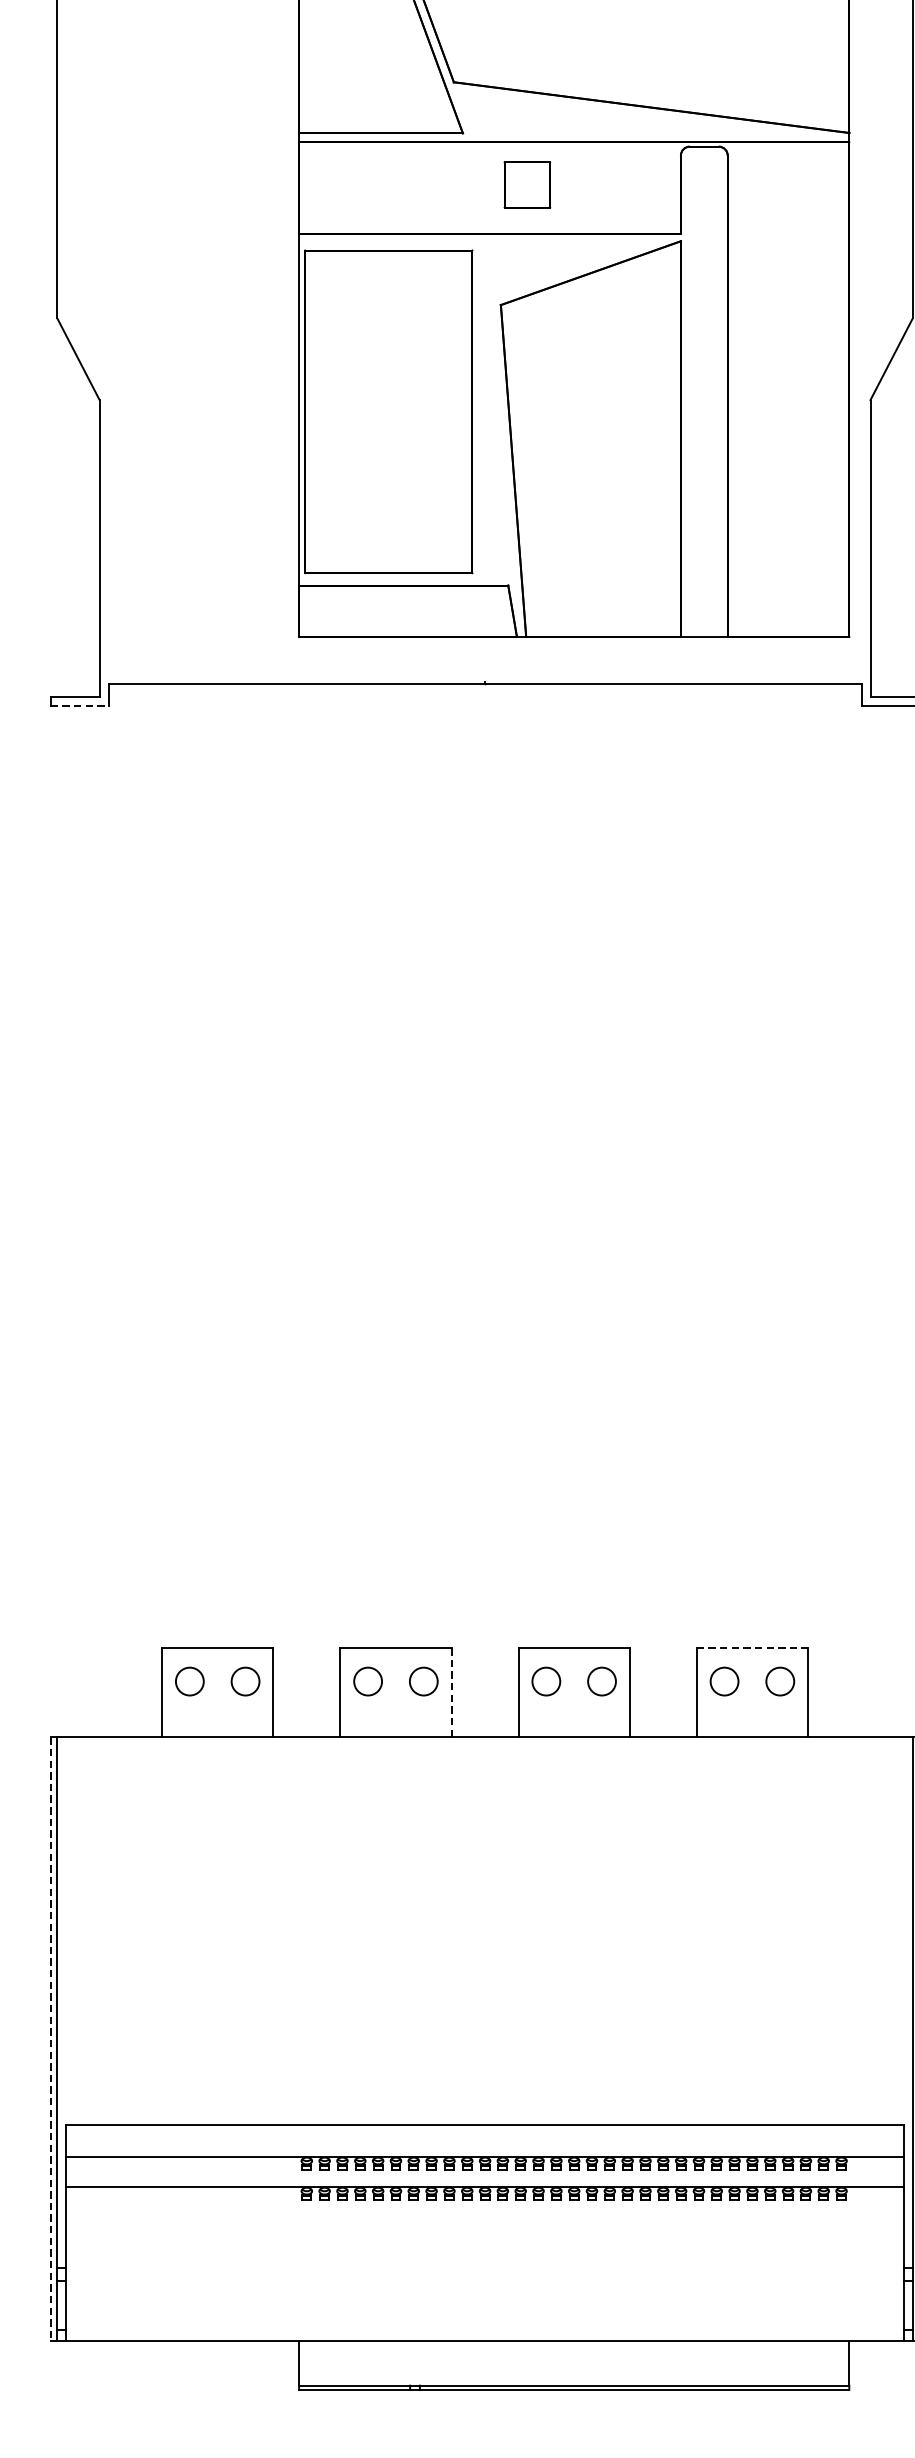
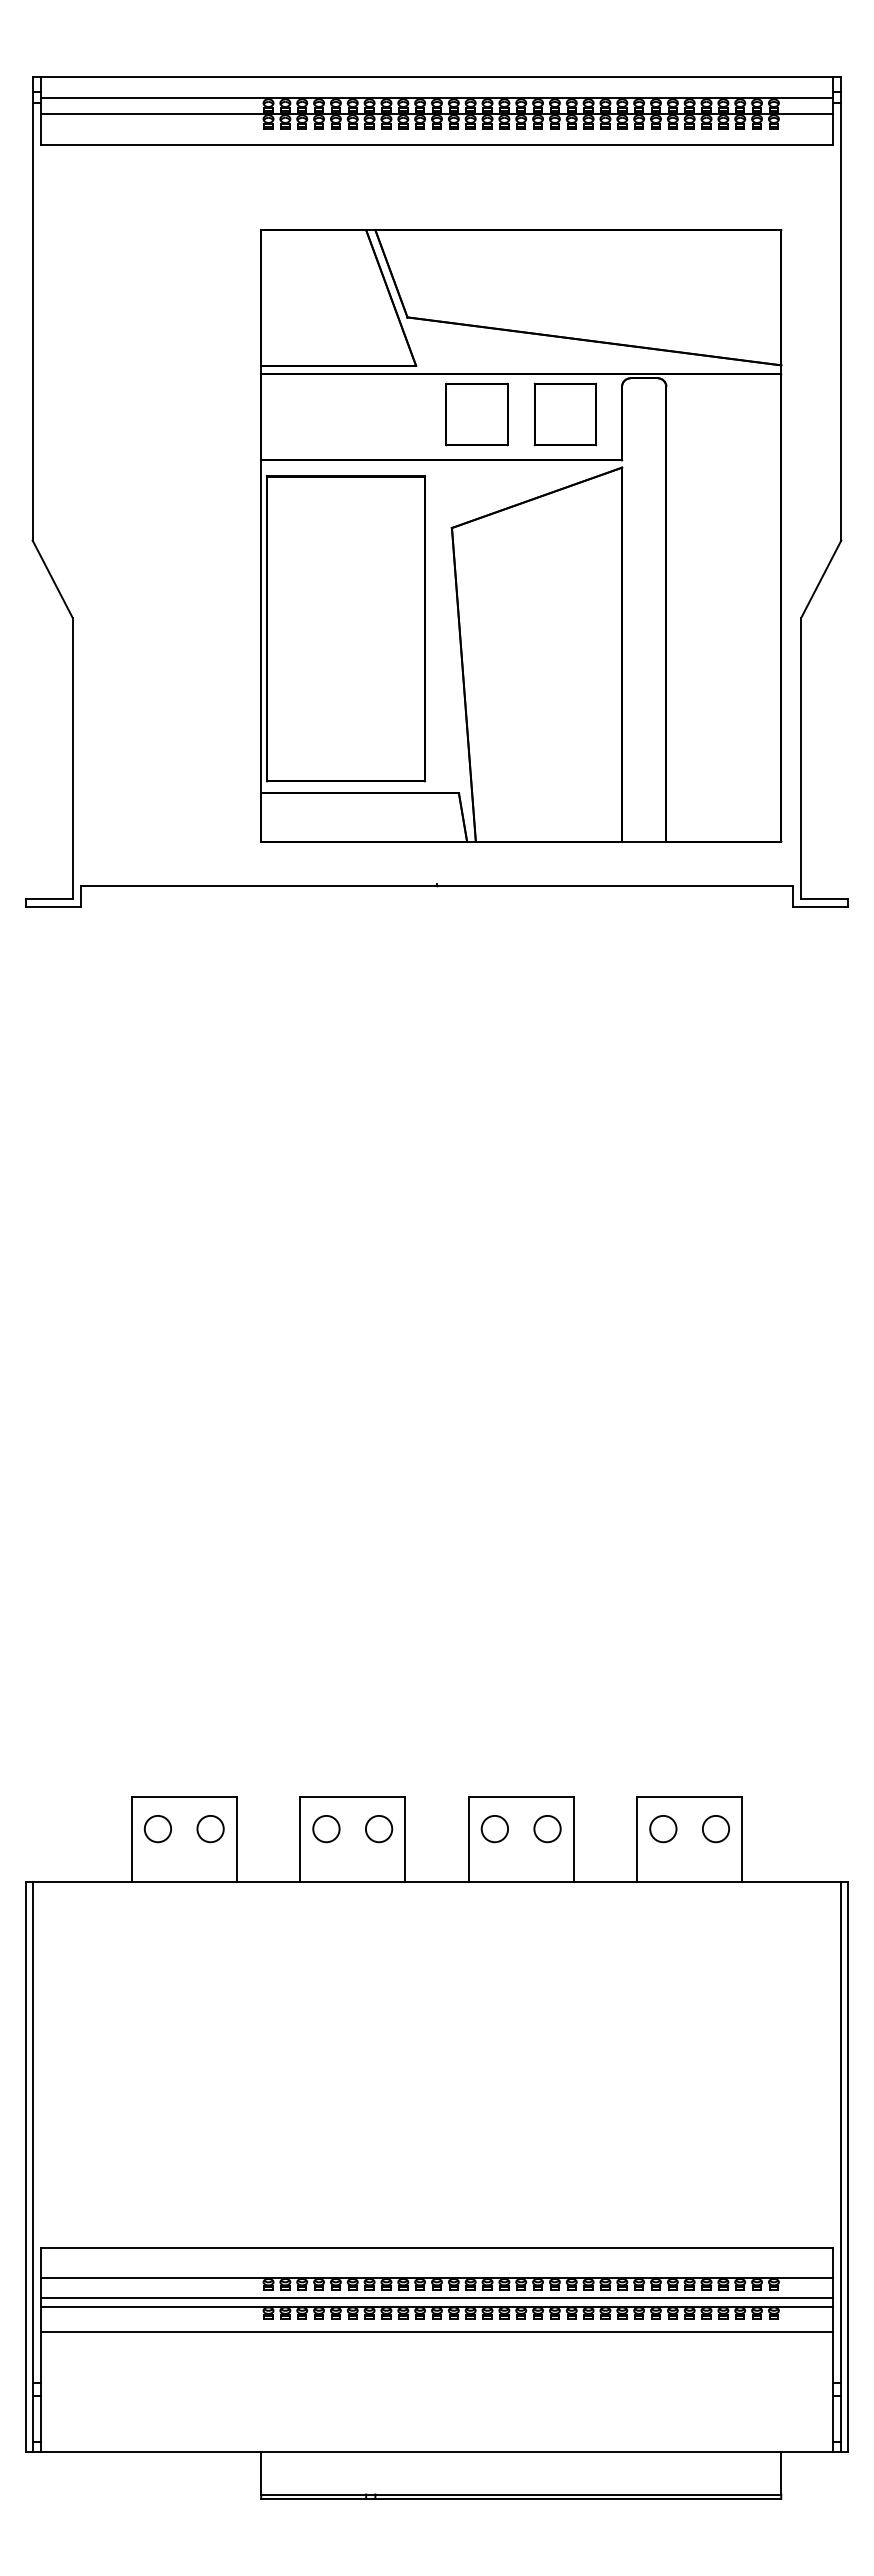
part: (526, 184) -> (476, 414), size x1.43
part: (621, 184) -> (565, 414), added
line: (80, 705) -> (54, 906), dashed -> solid
line: (752, 1648) -> (689, 1797), dashed -> solid
line: (451, 1693) -> (405, 1840), dashed -> solid
line: (50, 2039) -> (26, 2167), dashed -> solid
line: (484, 2177) -> (436, 2297), added
line: (484, 2214) -> (436, 2332), added

